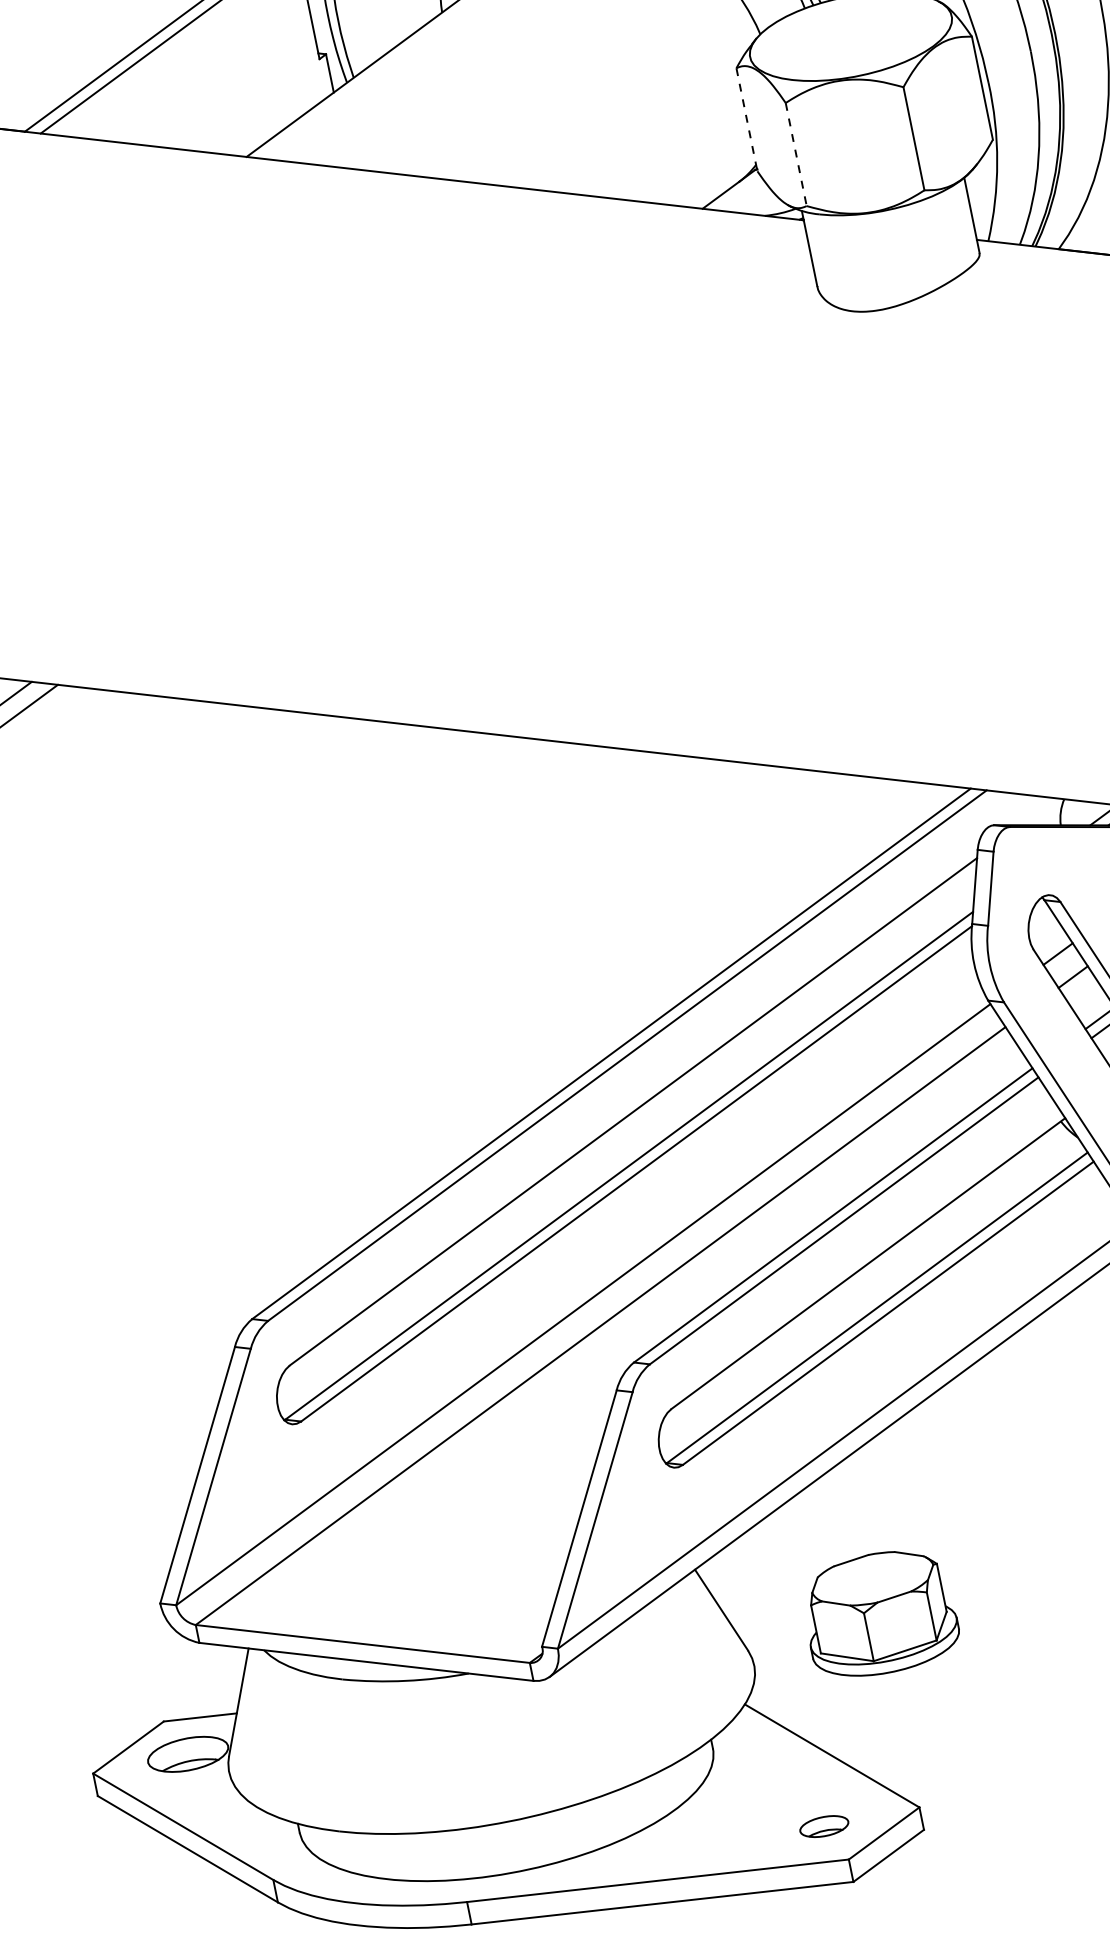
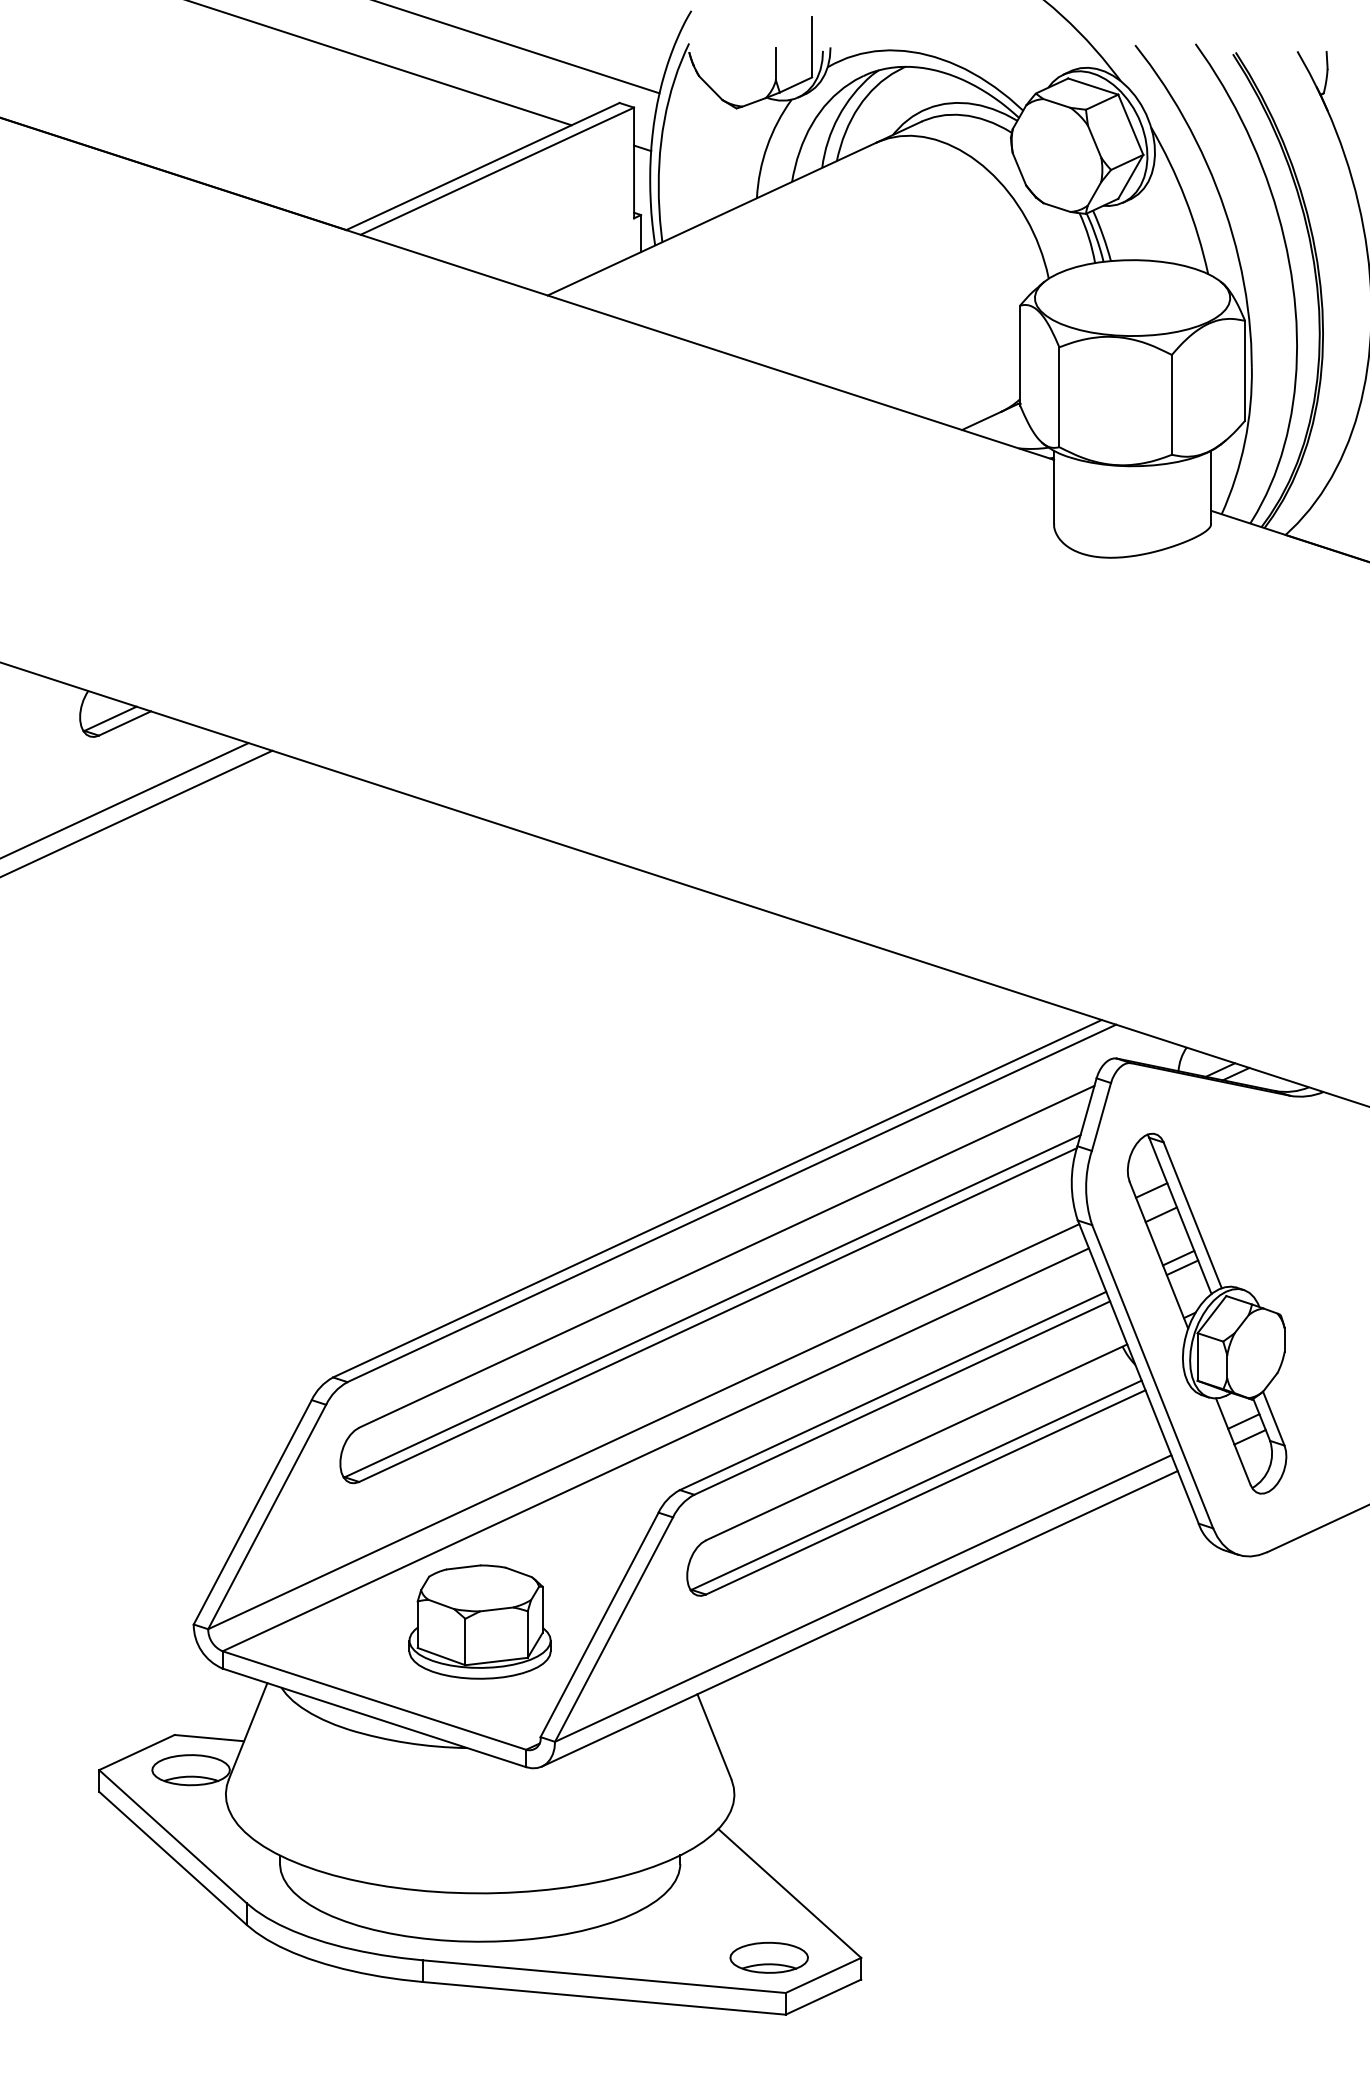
line: (747, 119) -> (1020, 355), dashed -> solid
line: (796, 154) -> (1059, 397), dashed -> solid
part: (879, 1613) -> (479, 1621), moved
part: (823, 1826) -> (768, 1957), size x1.67

